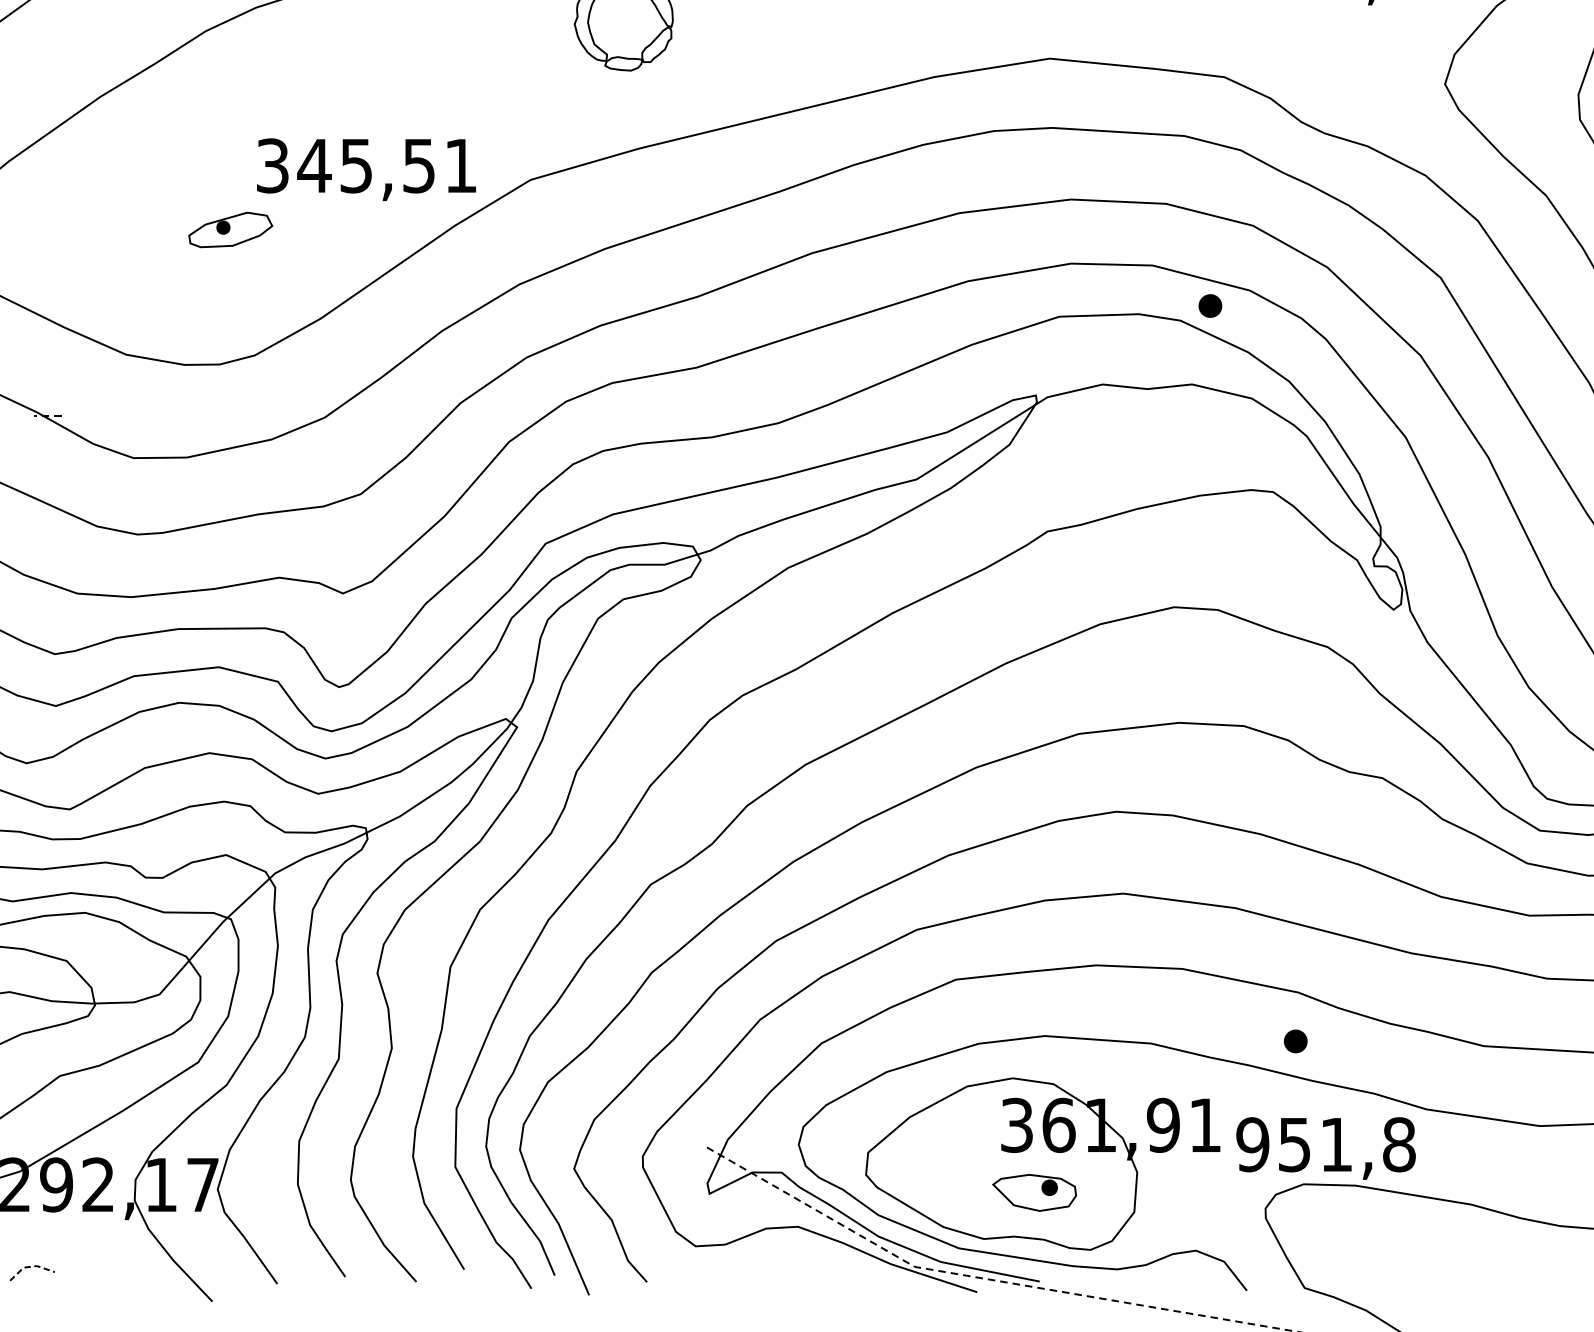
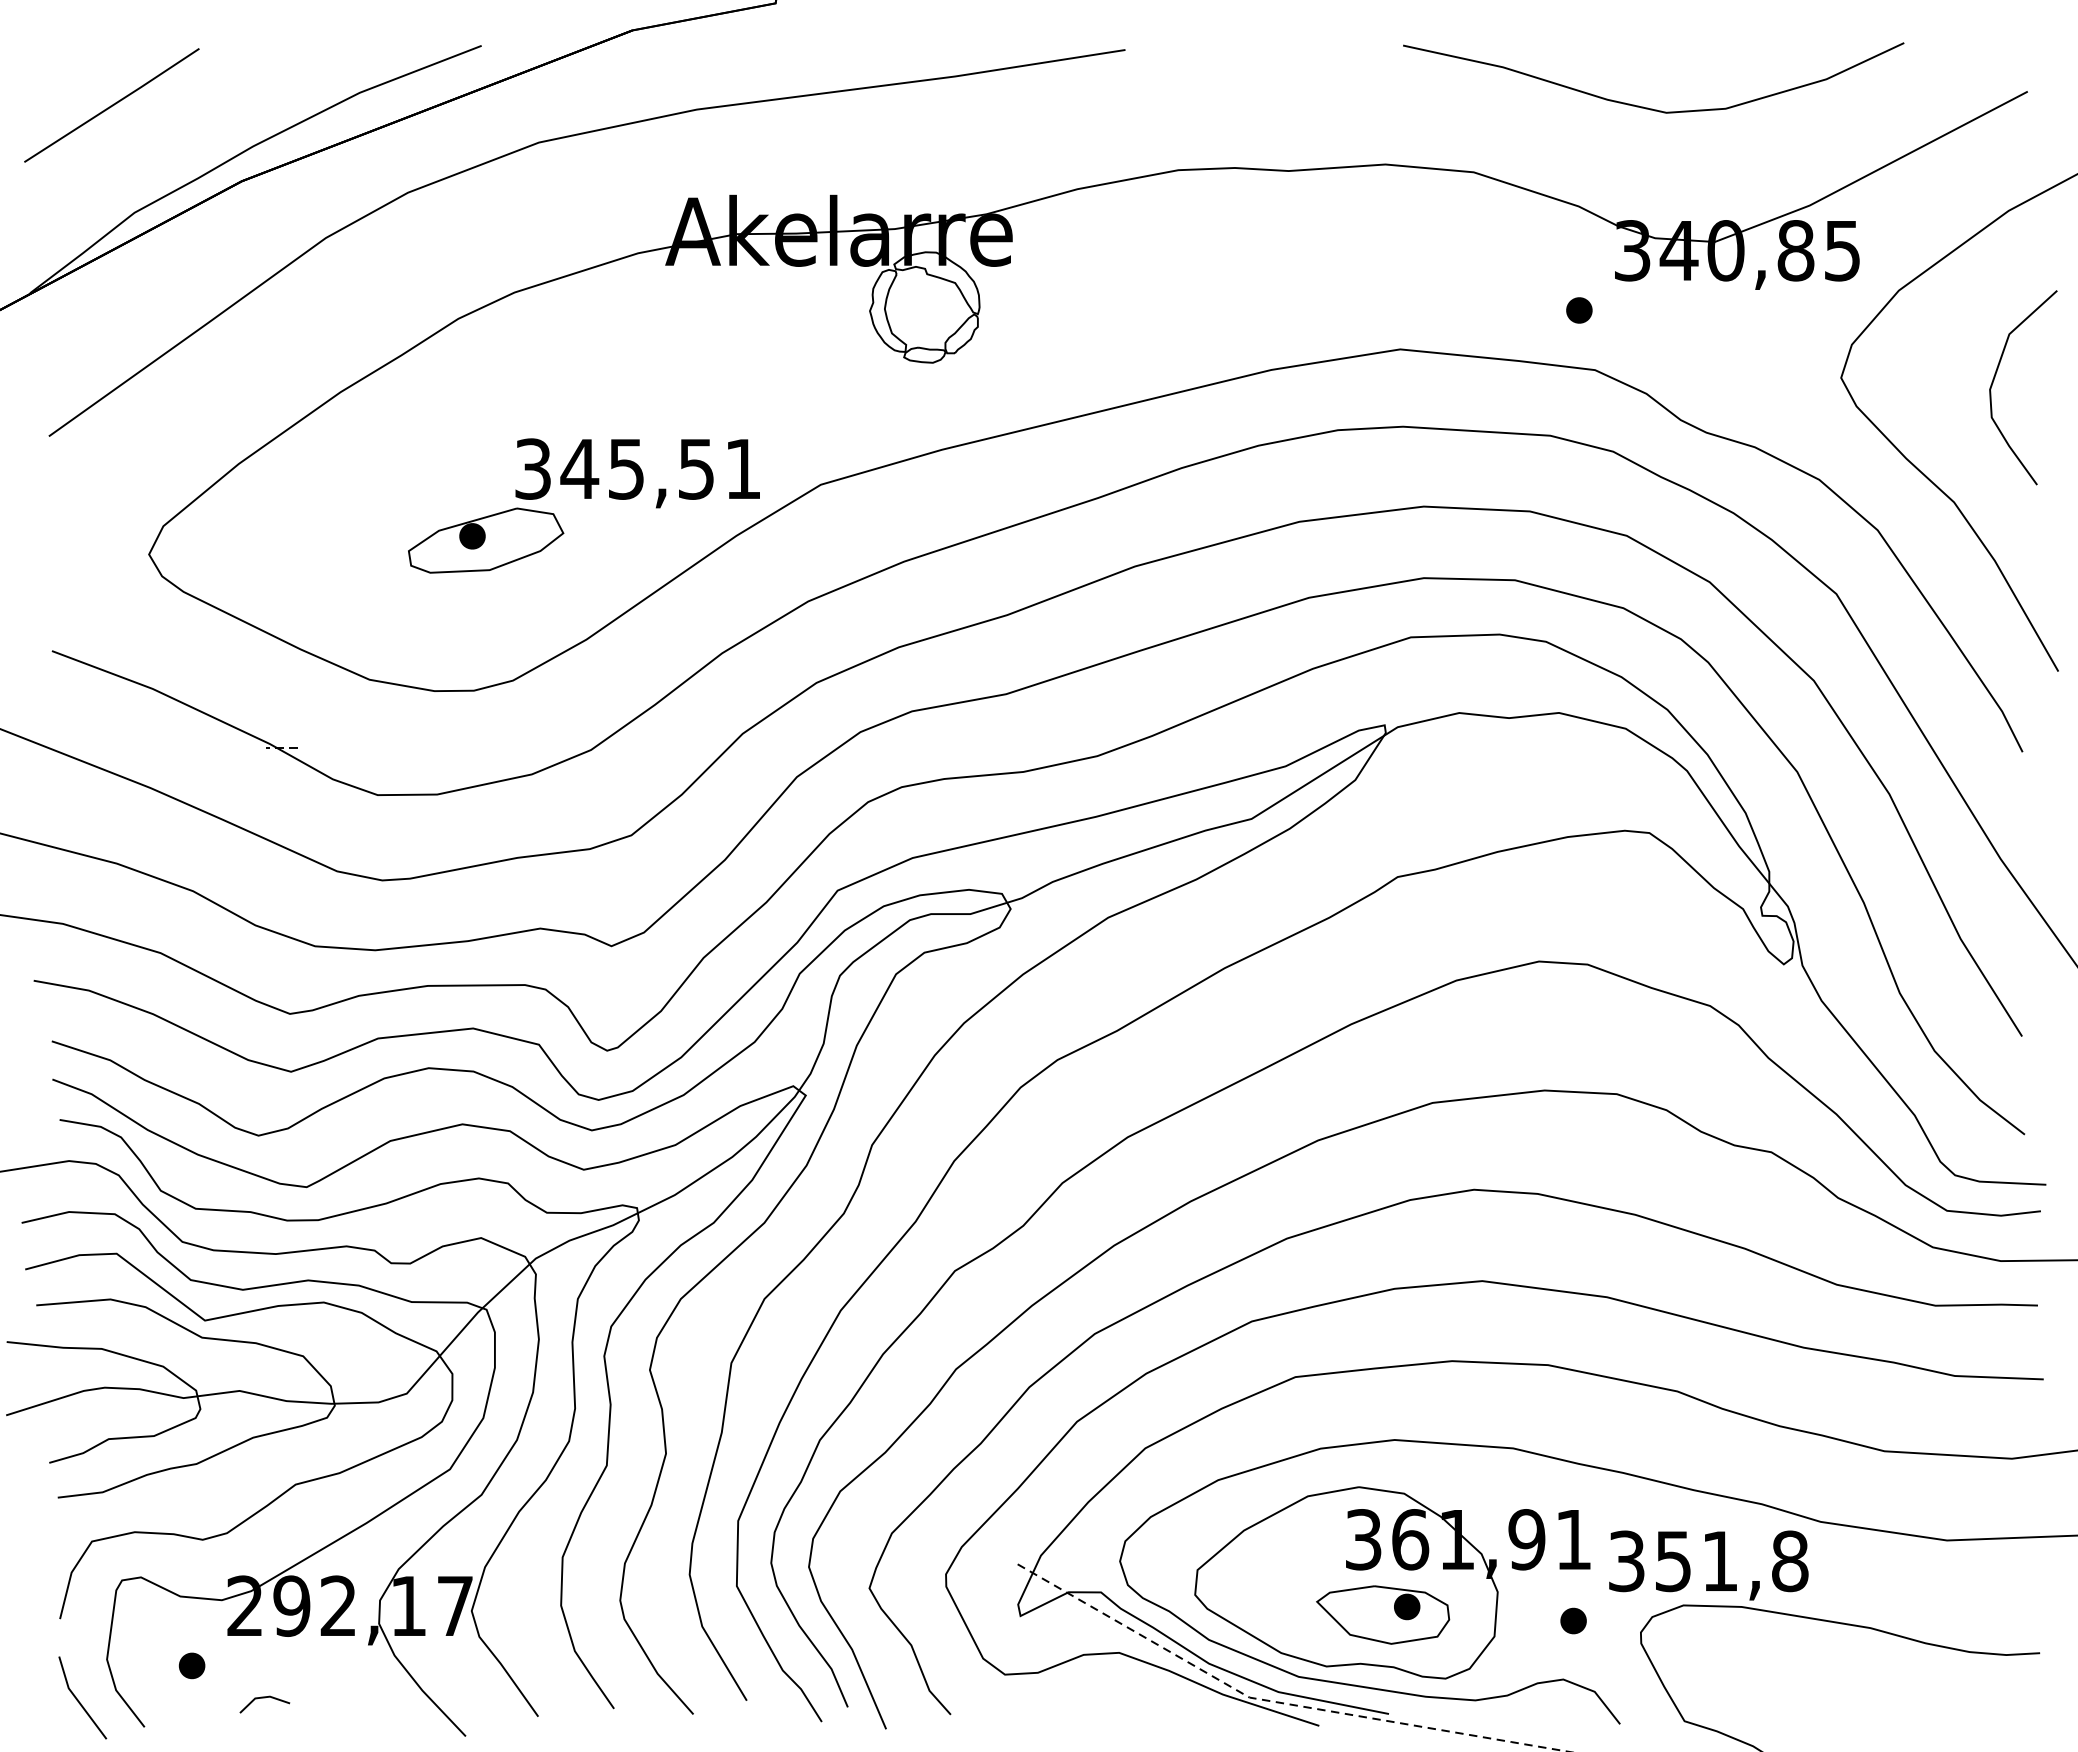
part: (230, 229) -> (486, 540), size x1.67
part: (1210, 306) -> (1579, 310), moved
part: (1295, 1040) -> (1573, 1620), moved
text: (1252, 1144) -> (1626, 1560), 951,8 -> 351,8
part: (1034, 1192) -> (1383, 1614), size x1.43
line: (31, 1266) -> (263, 1697), dashed -> solid

